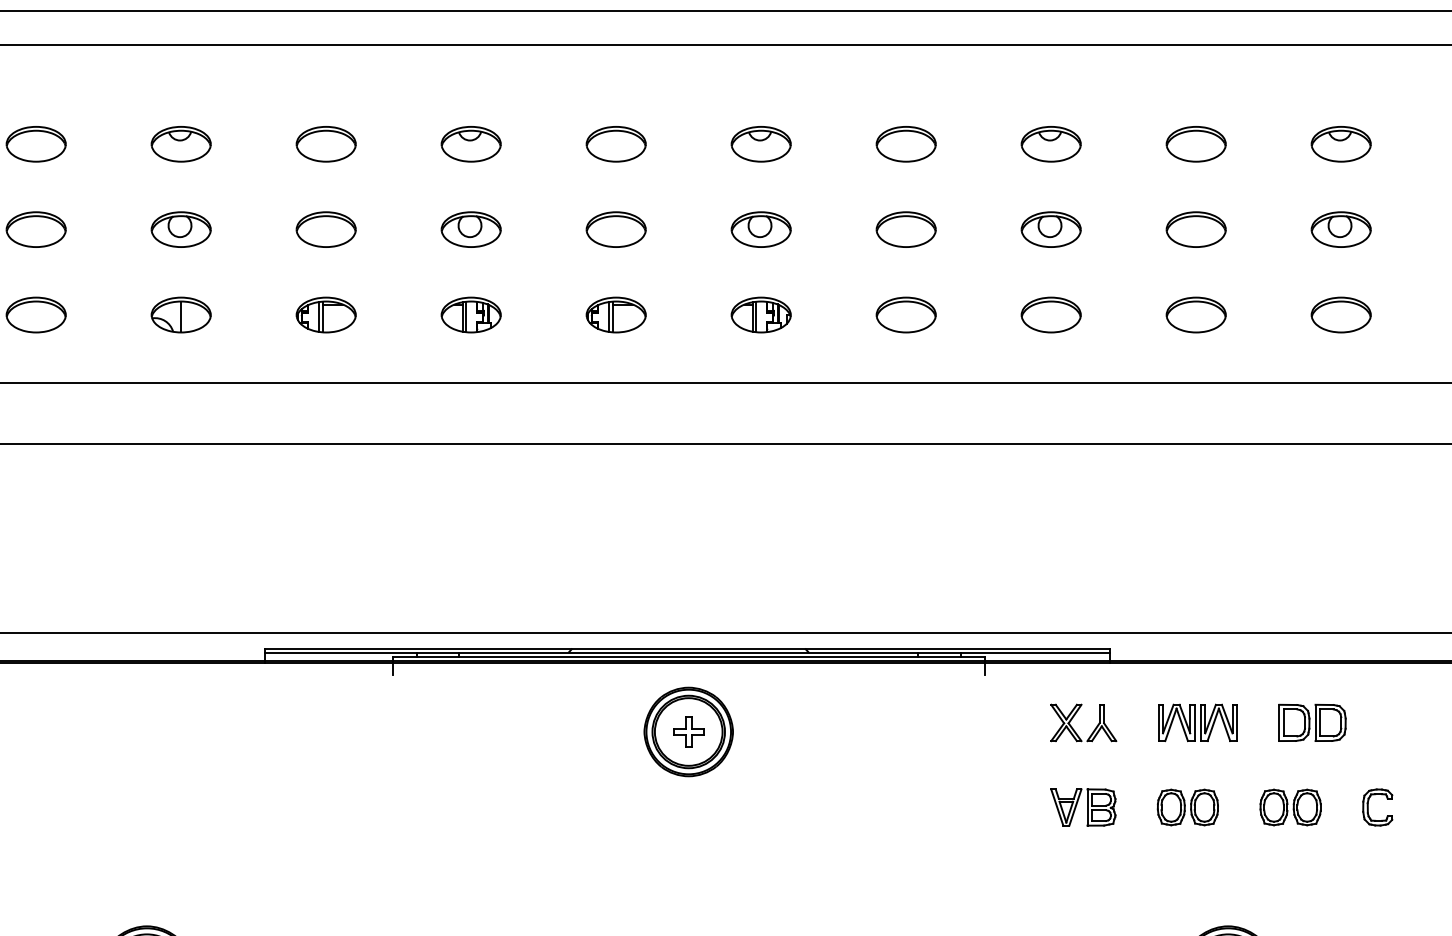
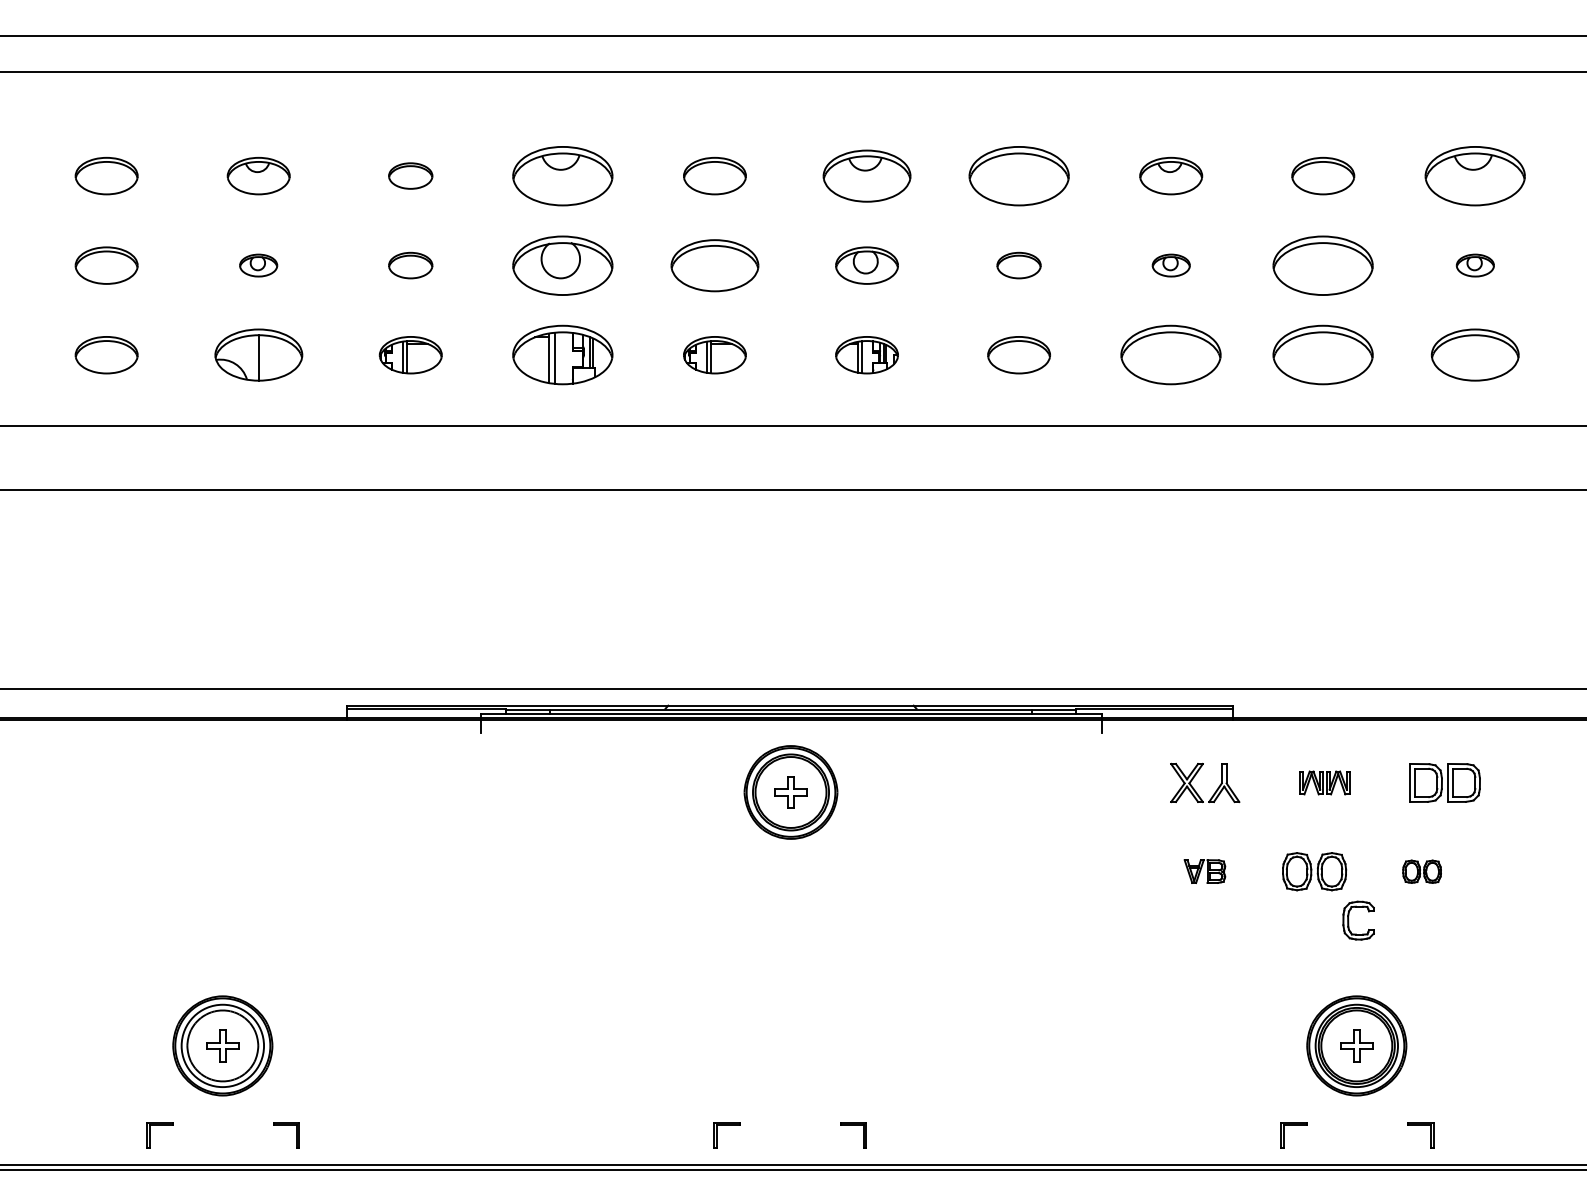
part: (325, 143) -> (410, 175), size x0.7
part: (470, 143) -> (562, 175), size x1.6
part: (760, 143) -> (866, 175), size x1.4
part: (905, 143) -> (1018, 175), size x1.6
part: (1341, 143) -> (1475, 175), size x1.6
part: (180, 229) -> (258, 265), size x0.6
part: (325, 229) -> (410, 265), size x0.7
part: (470, 229) -> (562, 265), size x1.6
part: (615, 229) -> (714, 265), size x1.4
part: (905, 229) -> (1018, 265), size x0.7
part: (1051, 229) -> (1171, 265), size x0.6
part: (1196, 229) -> (1323, 265), size x1.6
part: (1341, 229) -> (1475, 265), size x0.6
part: (180, 315) -> (258, 355), size x1.4
part: (470, 315) -> (562, 355), size x1.6
part: (1051, 315) -> (1171, 355), size x1.6
part: (1196, 315) -> (1323, 355), size x1.6
part: (1341, 315) -> (1475, 355), size x1.4
part: (1197, 722) -> (1324, 782), size x0.6
part: (1083, 807) -> (1204, 871), size x0.6
part: (1289, 807) -> (1421, 871), size x0.6
part: (1369, 807) -> (1349, 920), moved

